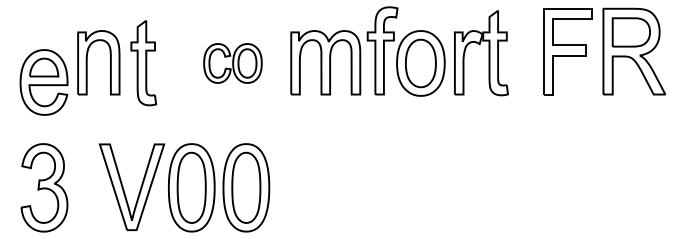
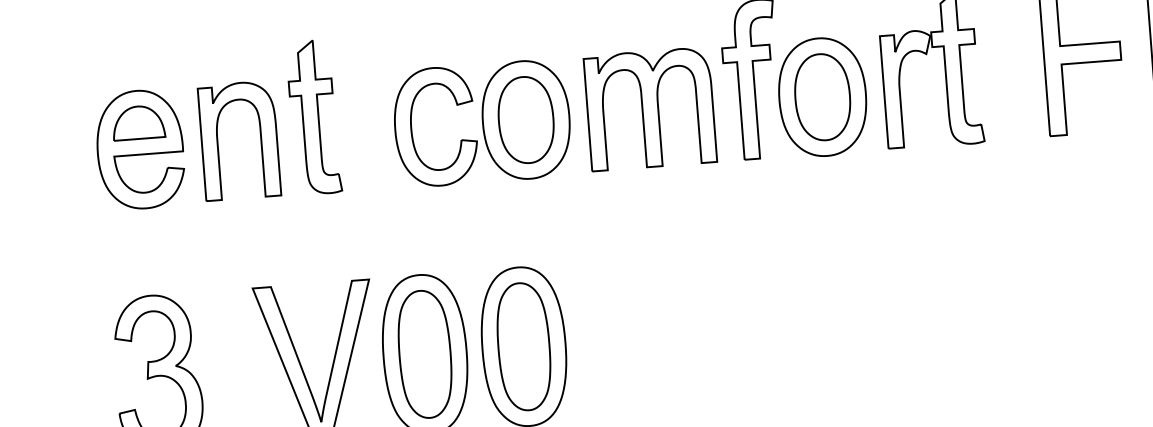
part: (143, 63) -> (313, 118), moved
part: (232, 63) -> (481, 123), size x1.67
part: (43, 82) -> (139, 149), moved

